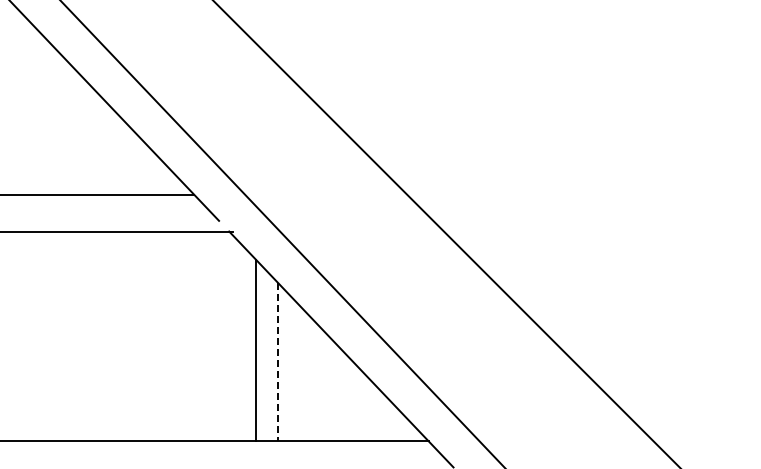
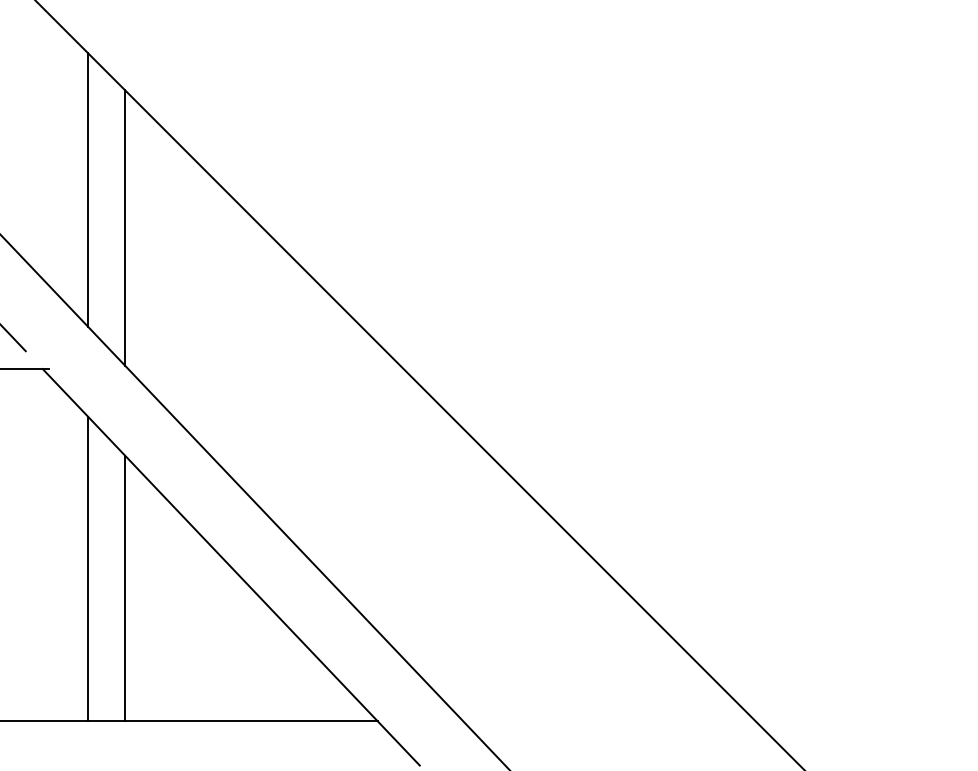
line: (256, 124) -> (88, 189), added
line: (278, 147) -> (125, 227), added
line: (278, 362) -> (125, 589), dashed -> solid

